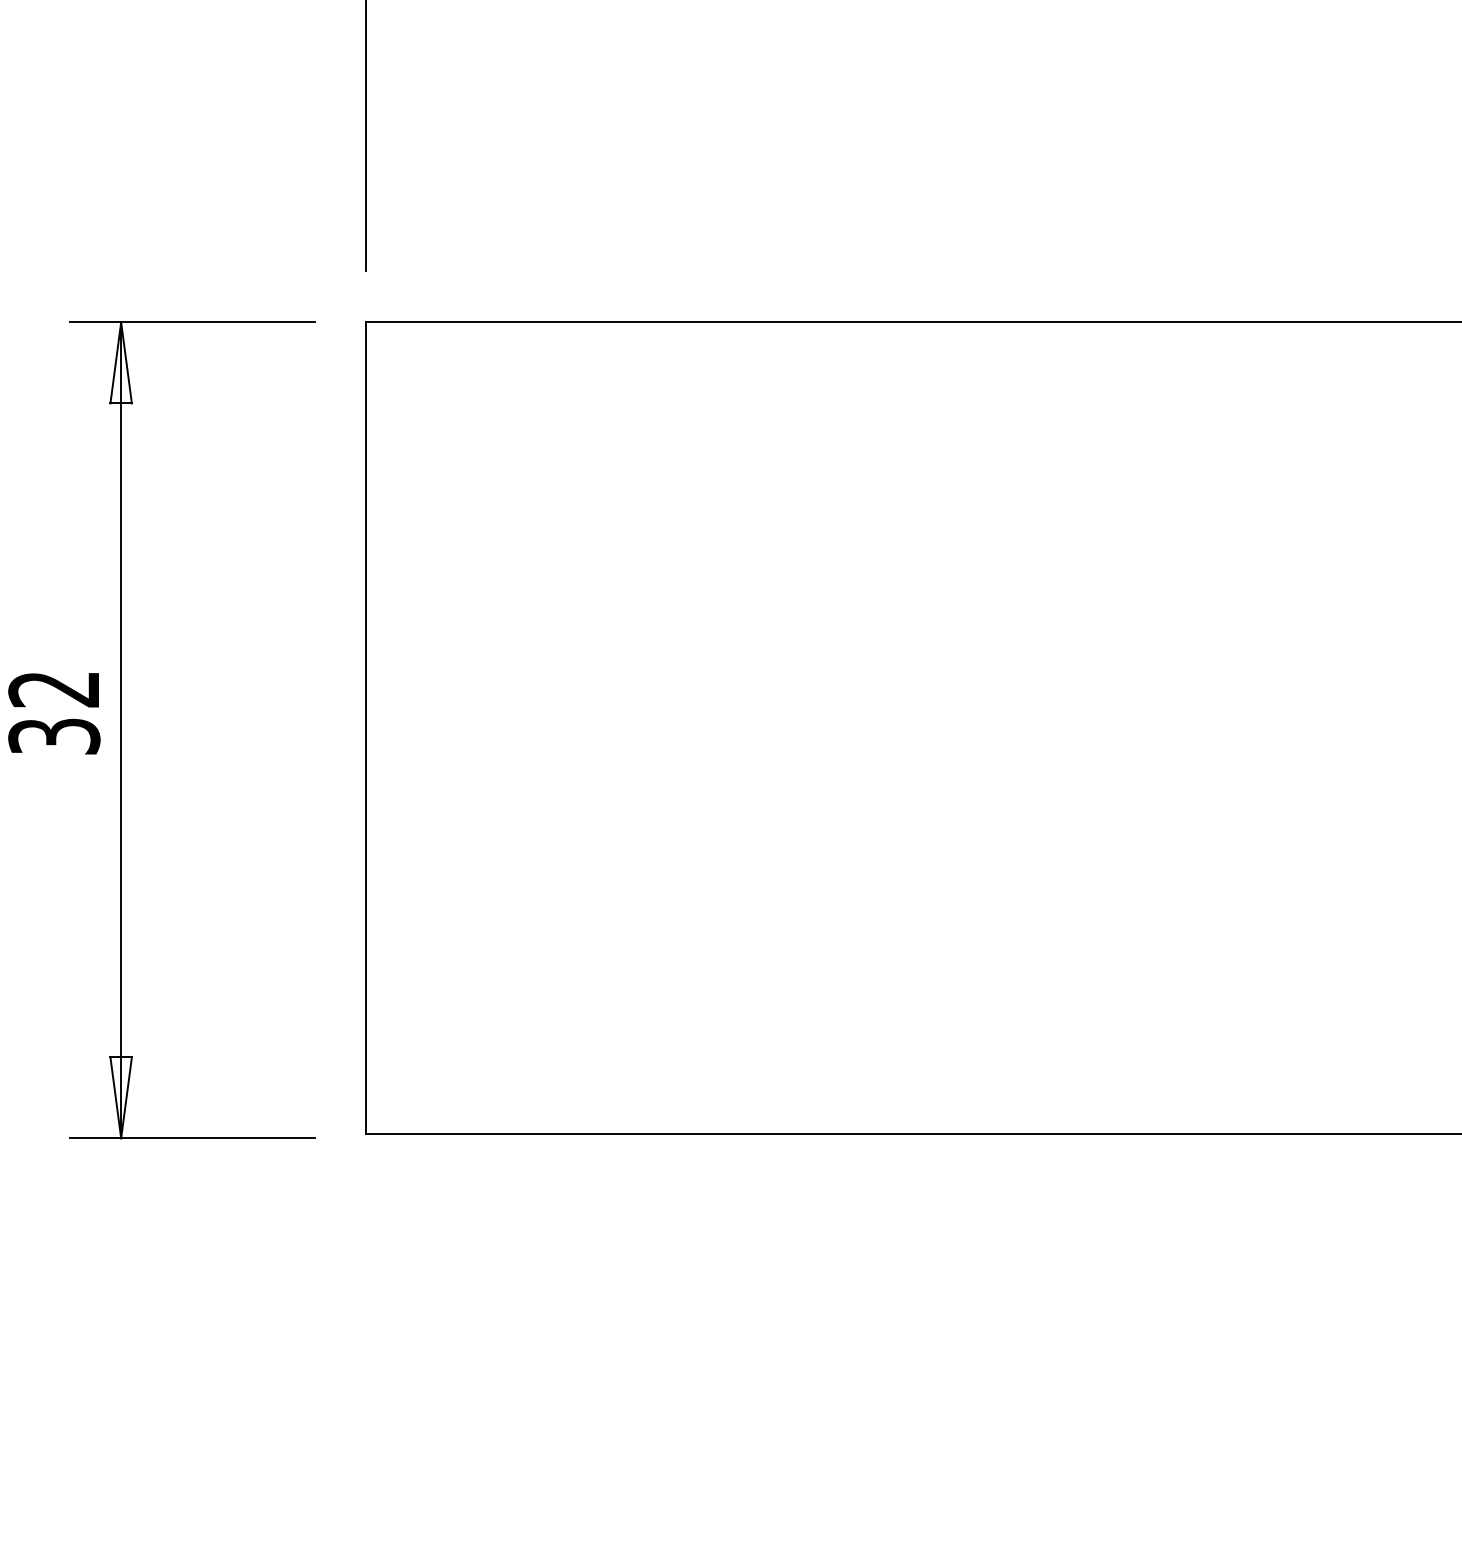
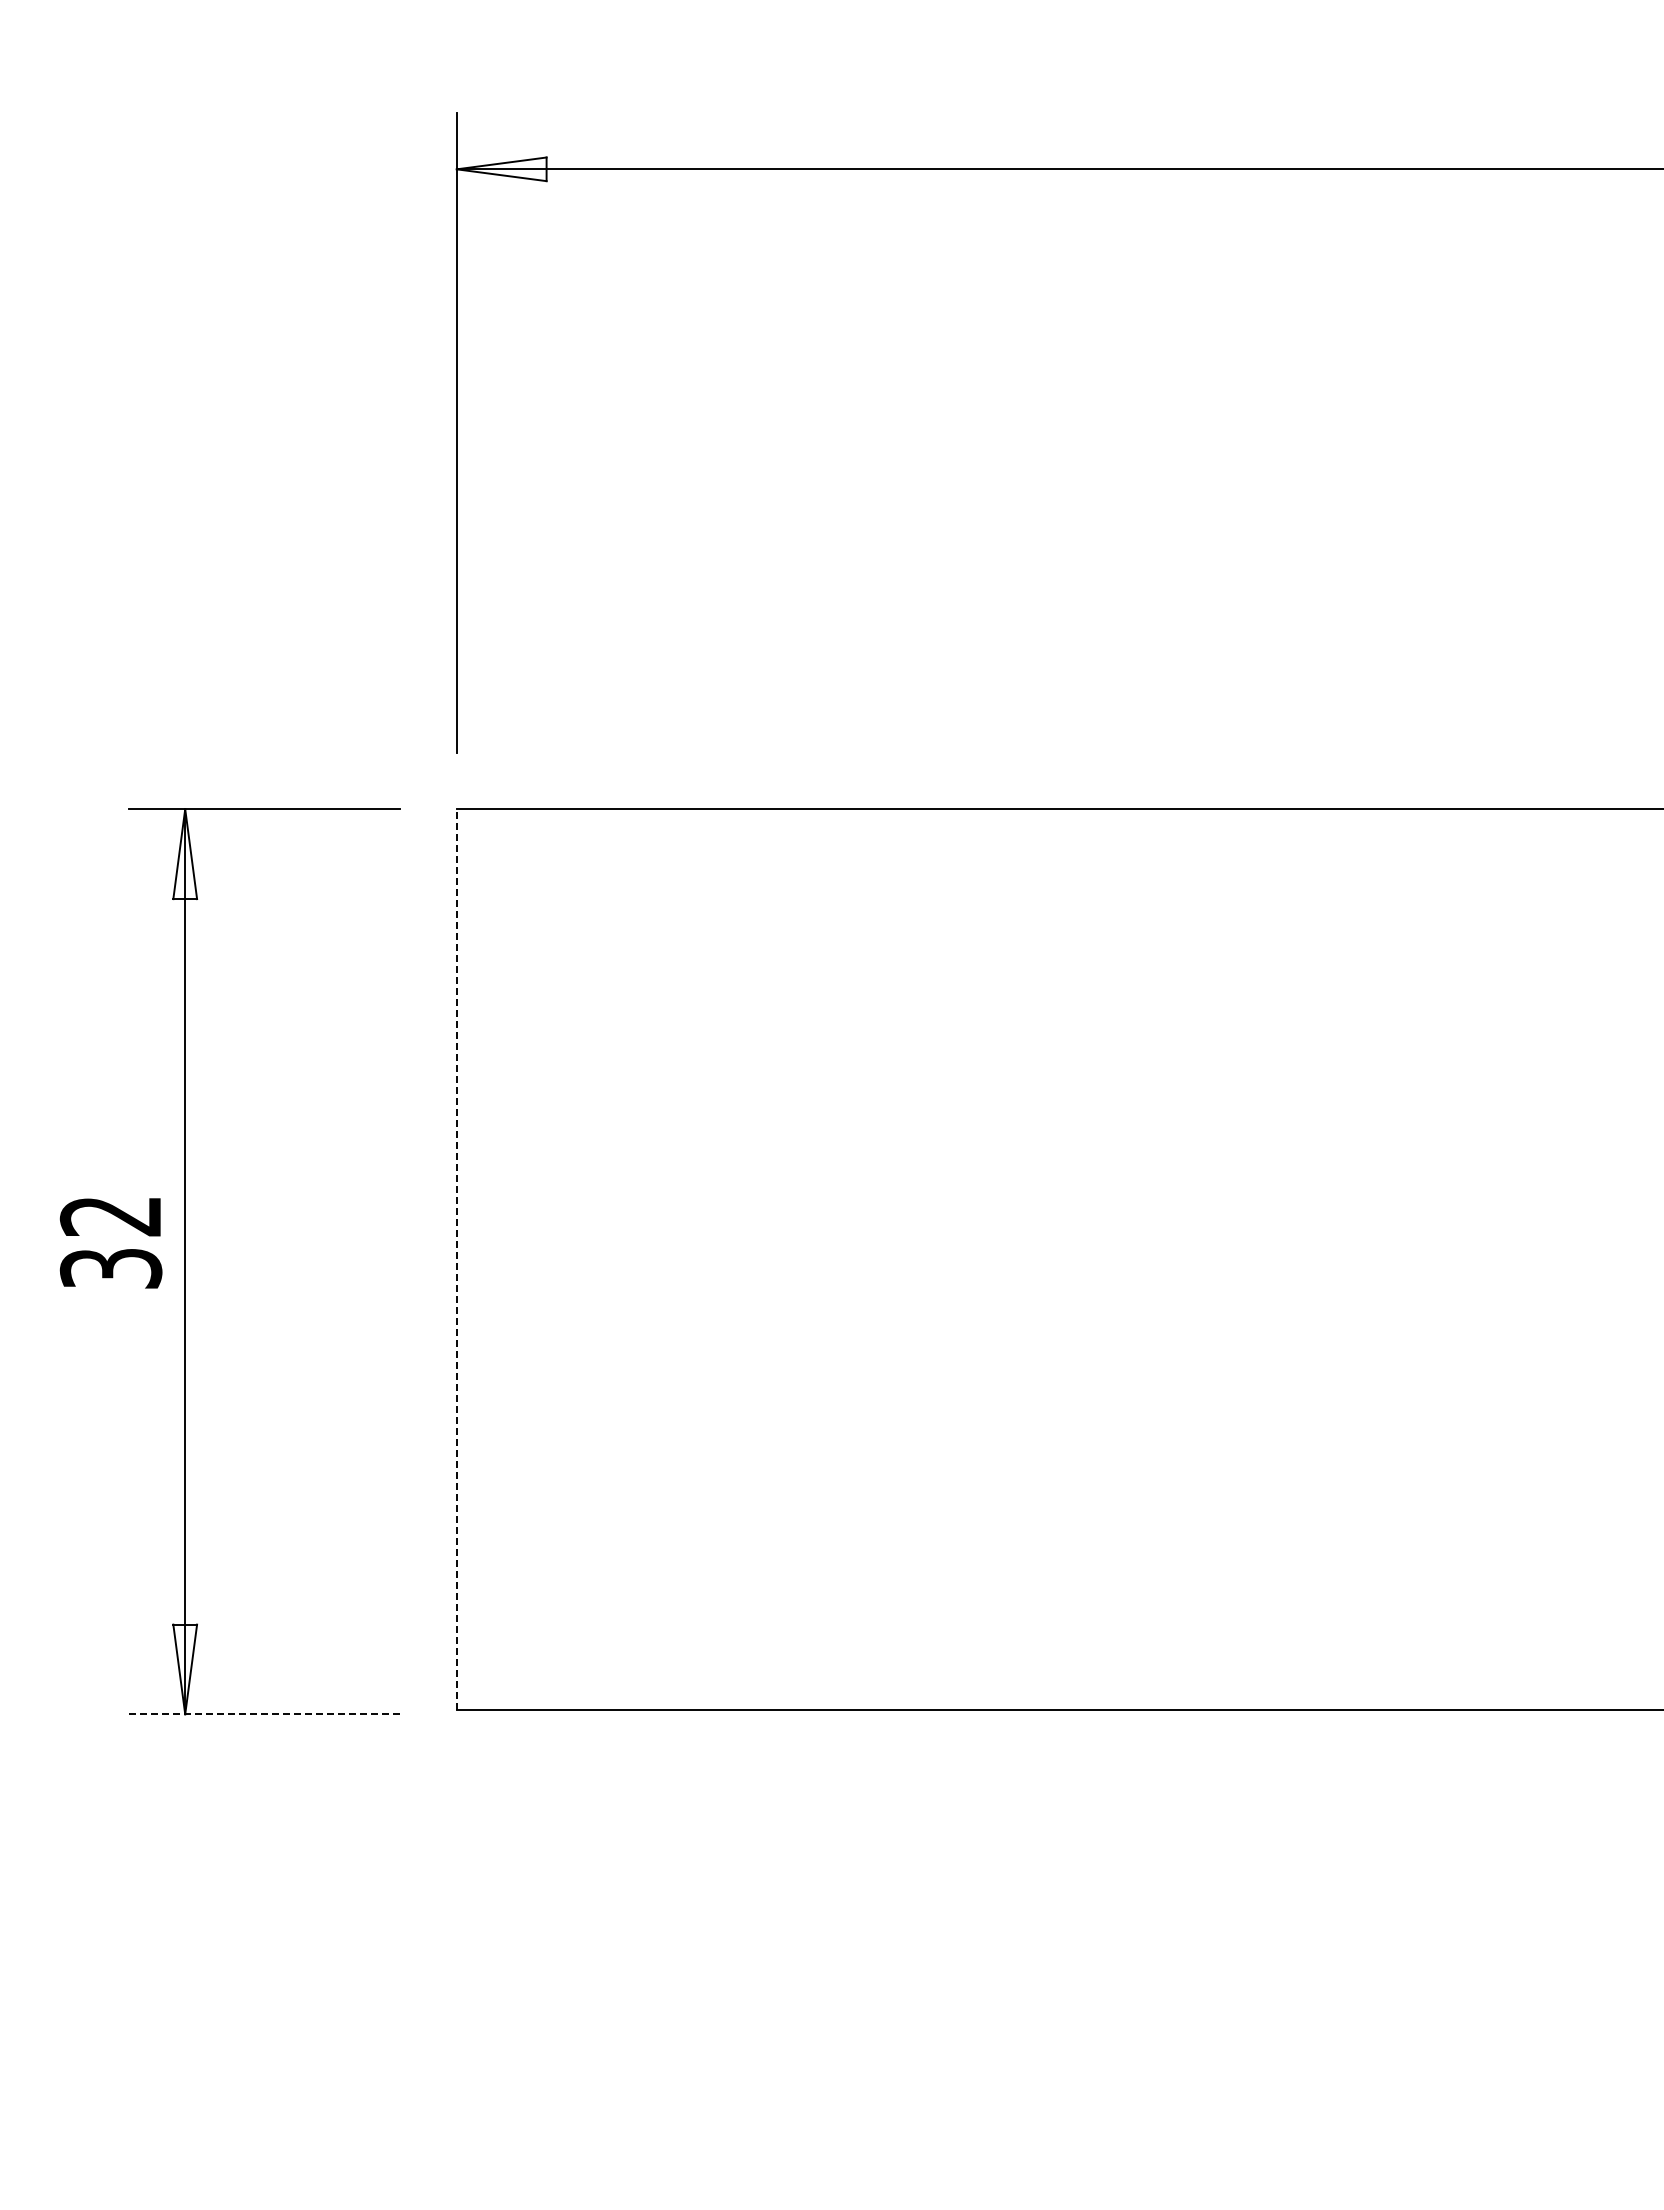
line: (365, 728) -> (456, 1259), solid -> dashed
line: (192, 1138) -> (264, 1714), solid -> dashed

